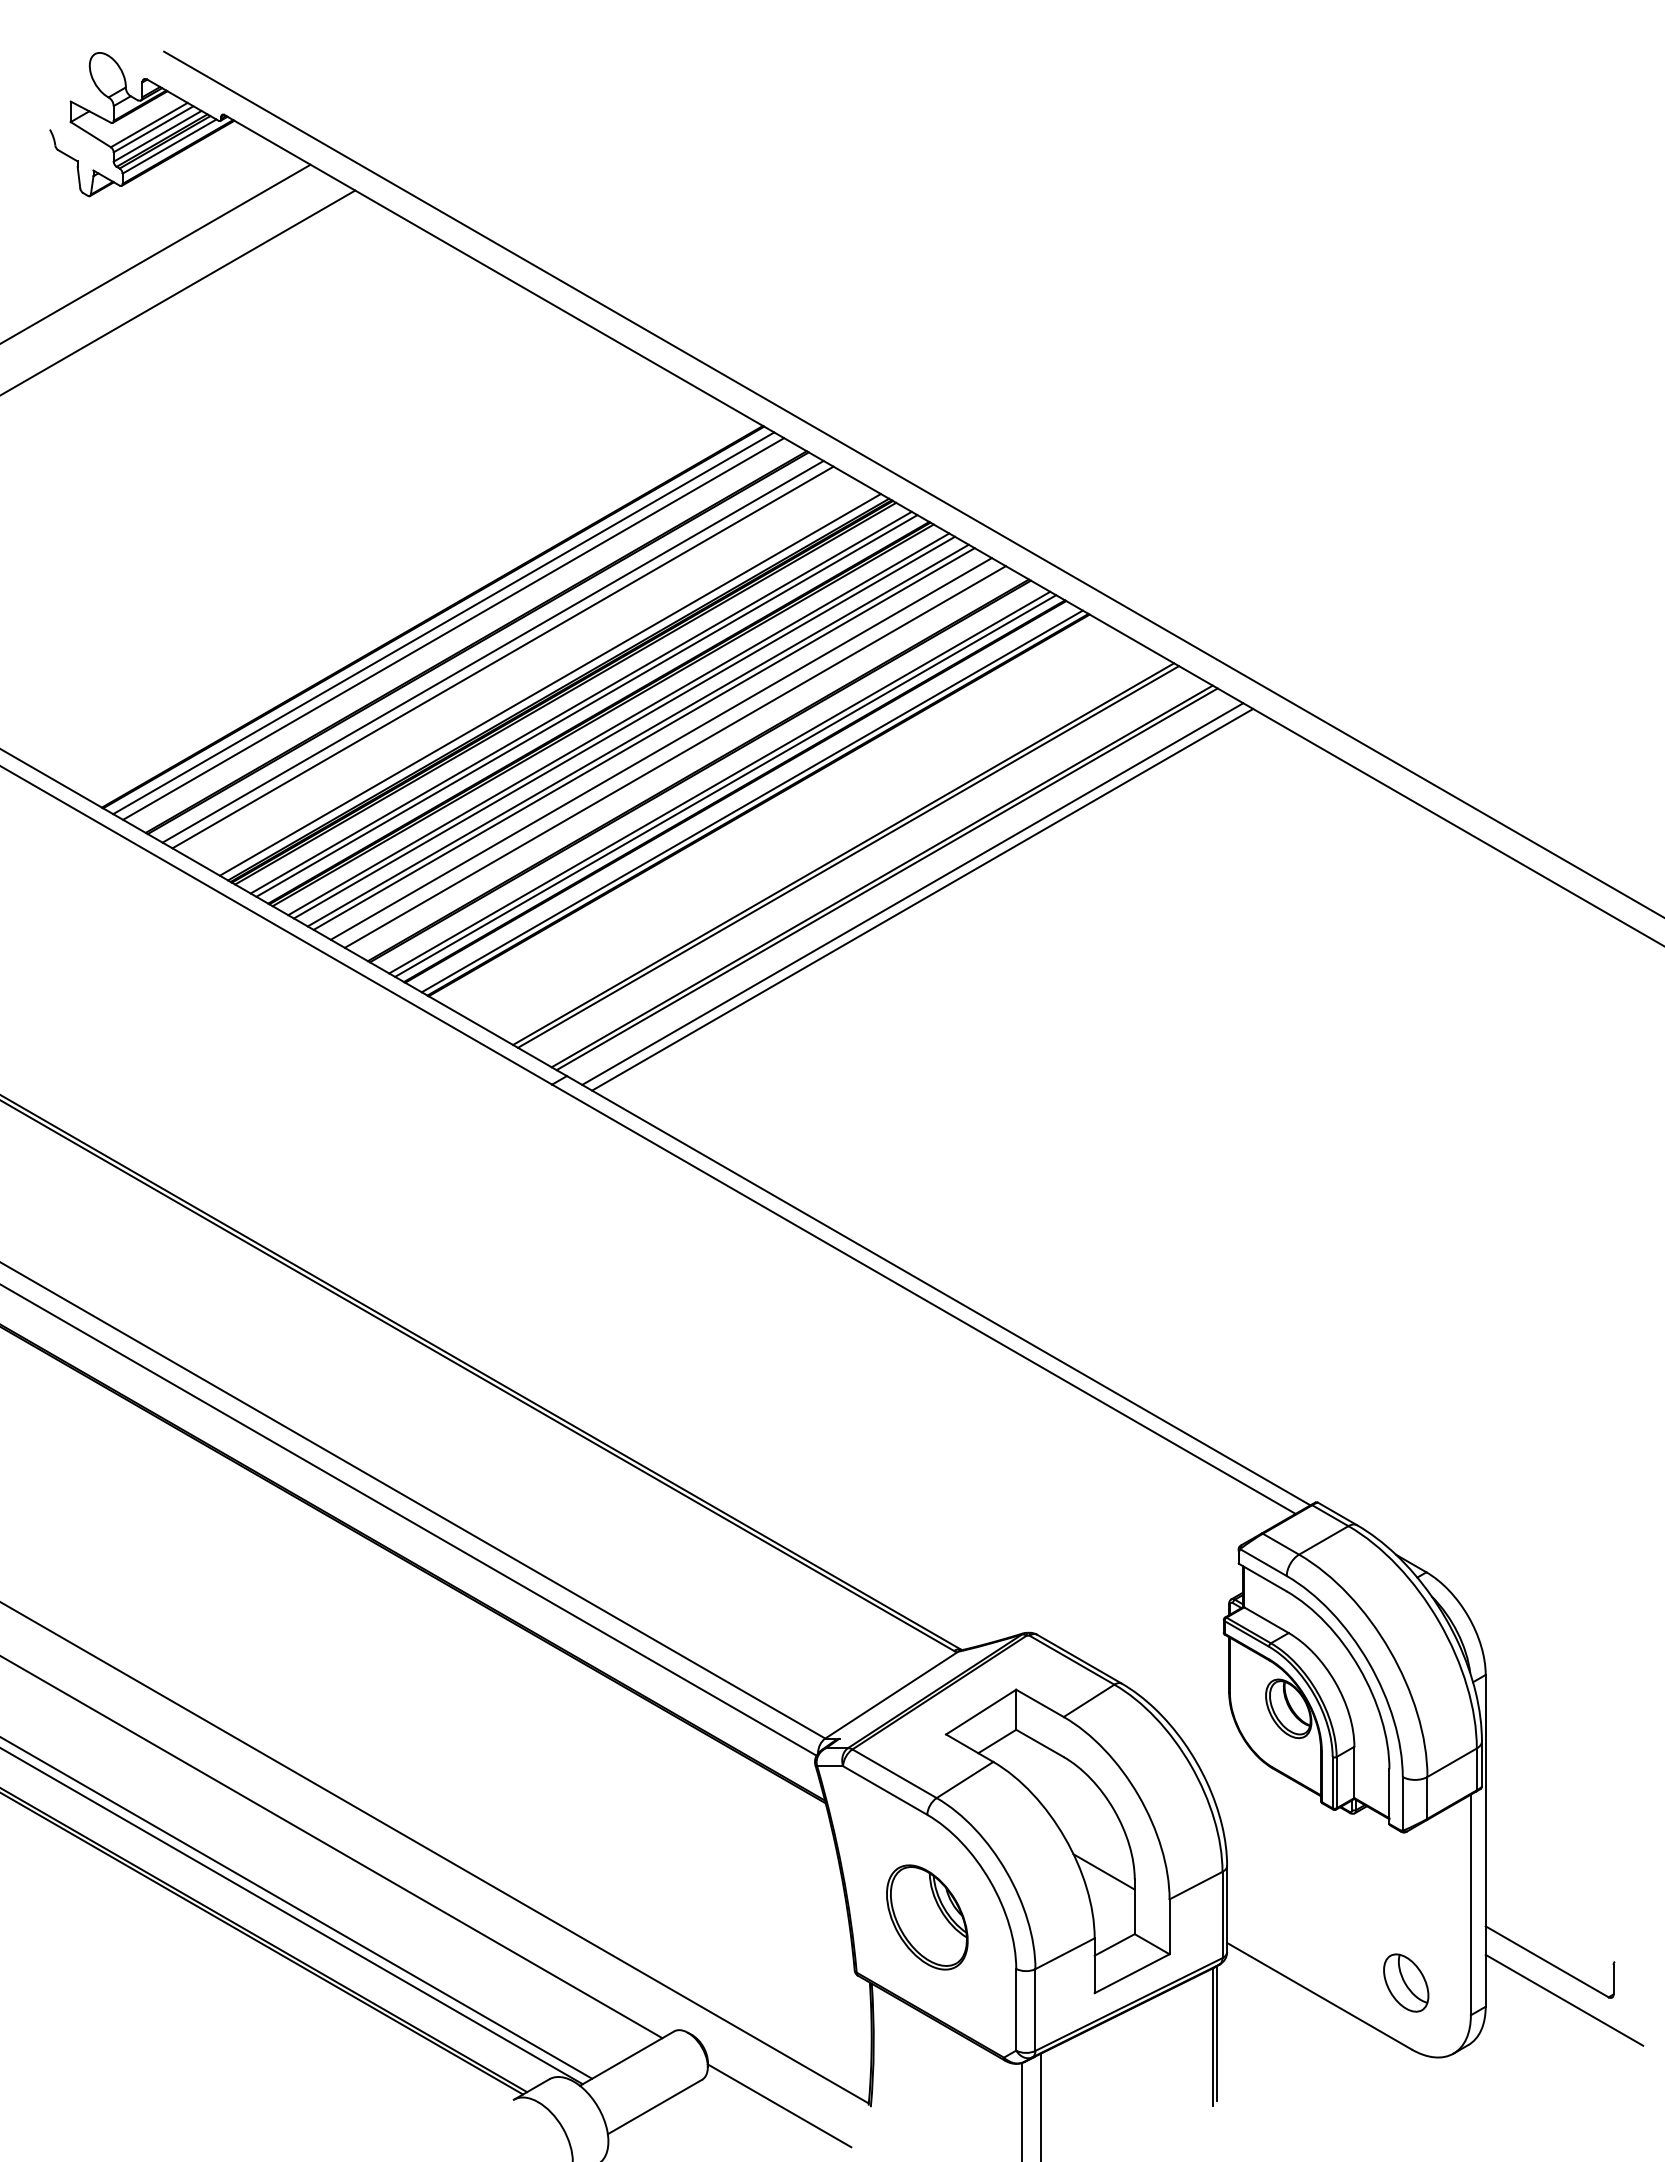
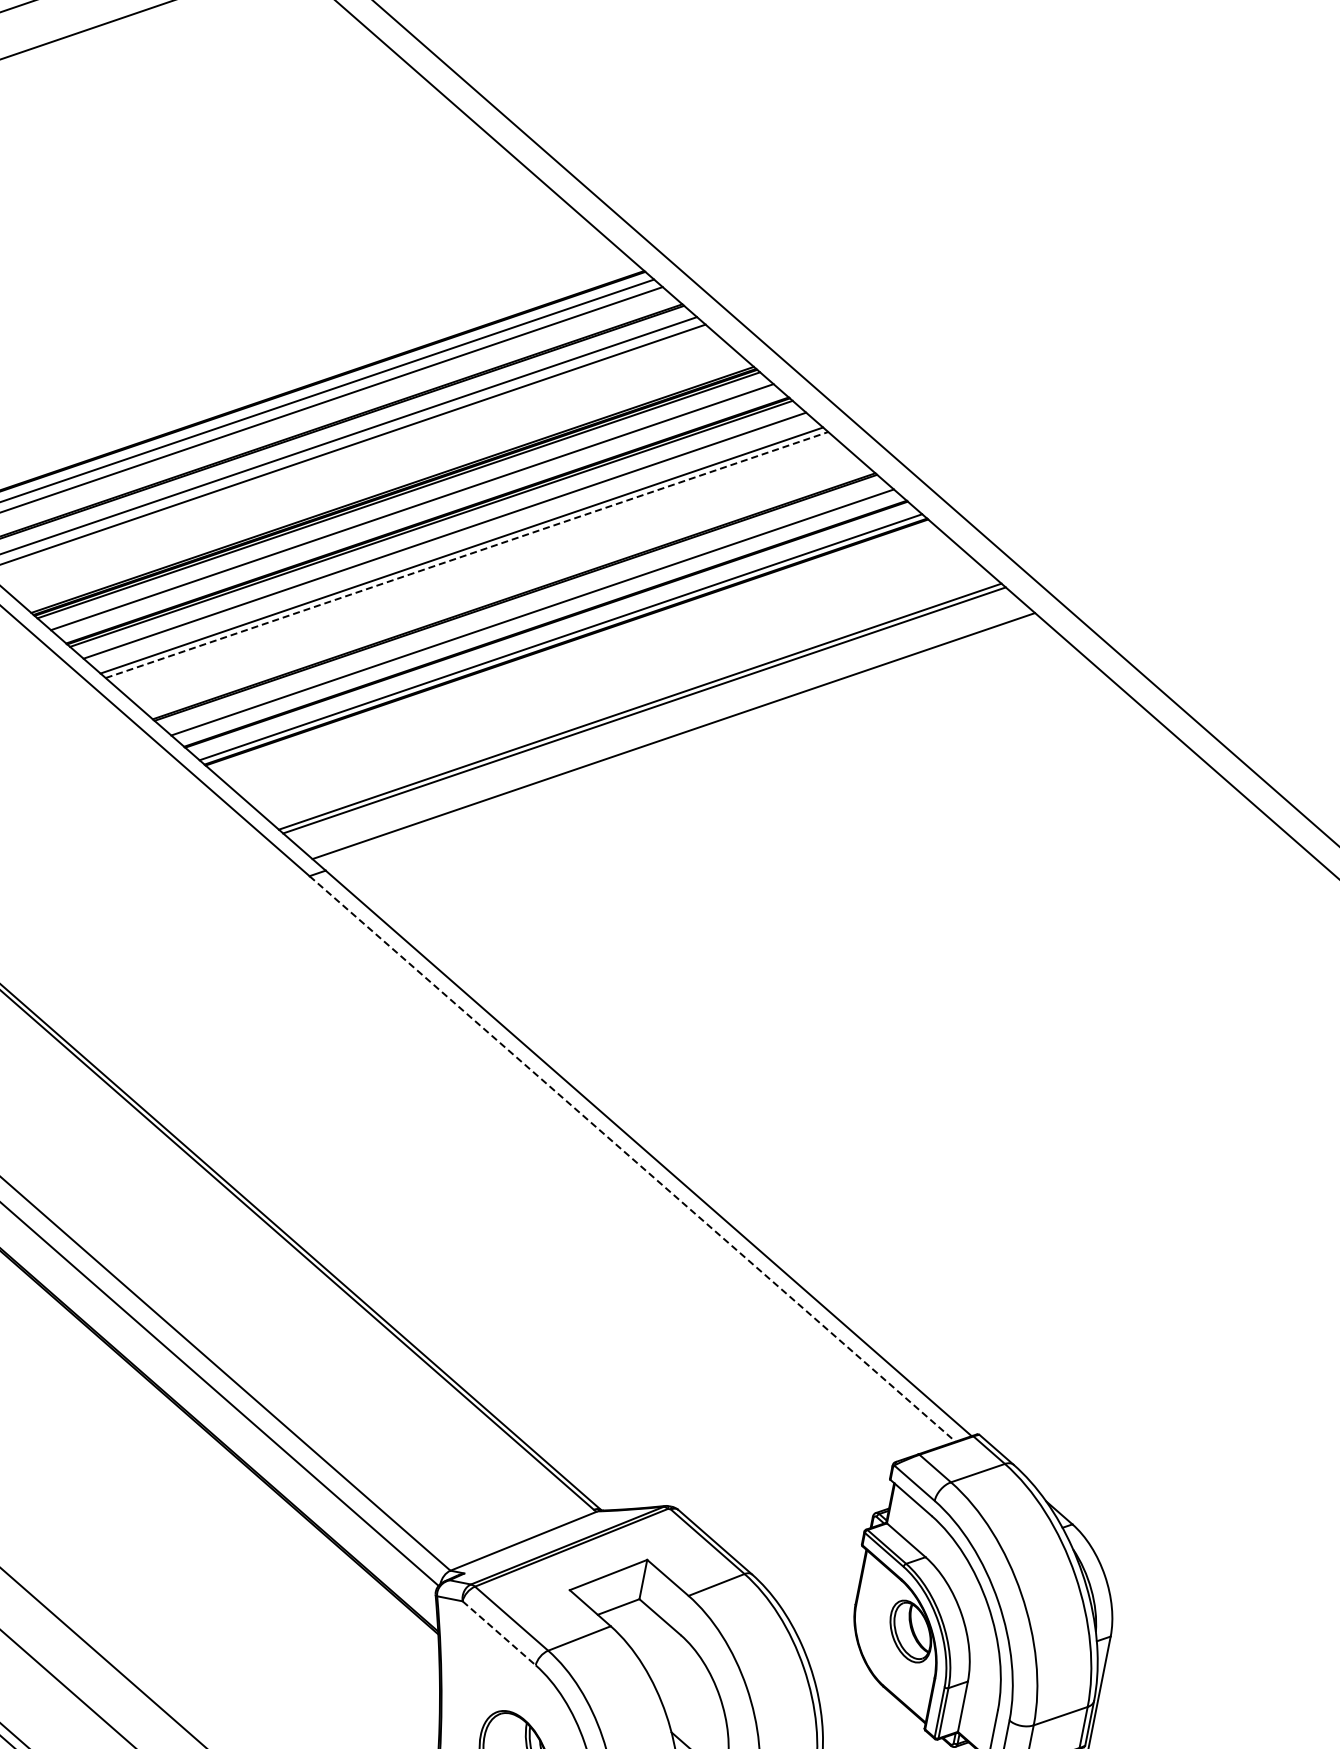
line: (549, 684) -> (384, 483), removed
line: (586, 705) -> (416, 510), removed
line: (624, 727) -> (449, 539), removed
line: (644, 739) -> (467, 555), solid -> dashed
line: (660, 748) -> (481, 567), removed
line: (674, 756) -> (493, 578), removed
line: (725, 785) -> (537, 616), removed
line: (886, 879) -> (677, 739), removed
line: (912, 893) -> (700, 758), removed
line: (922, 899) -> (708, 766), removed
line: (924, 1299) -> (633, 1159), solid -> dashed
line: (885, 1790) -> (499, 1633), solid -> dashed

